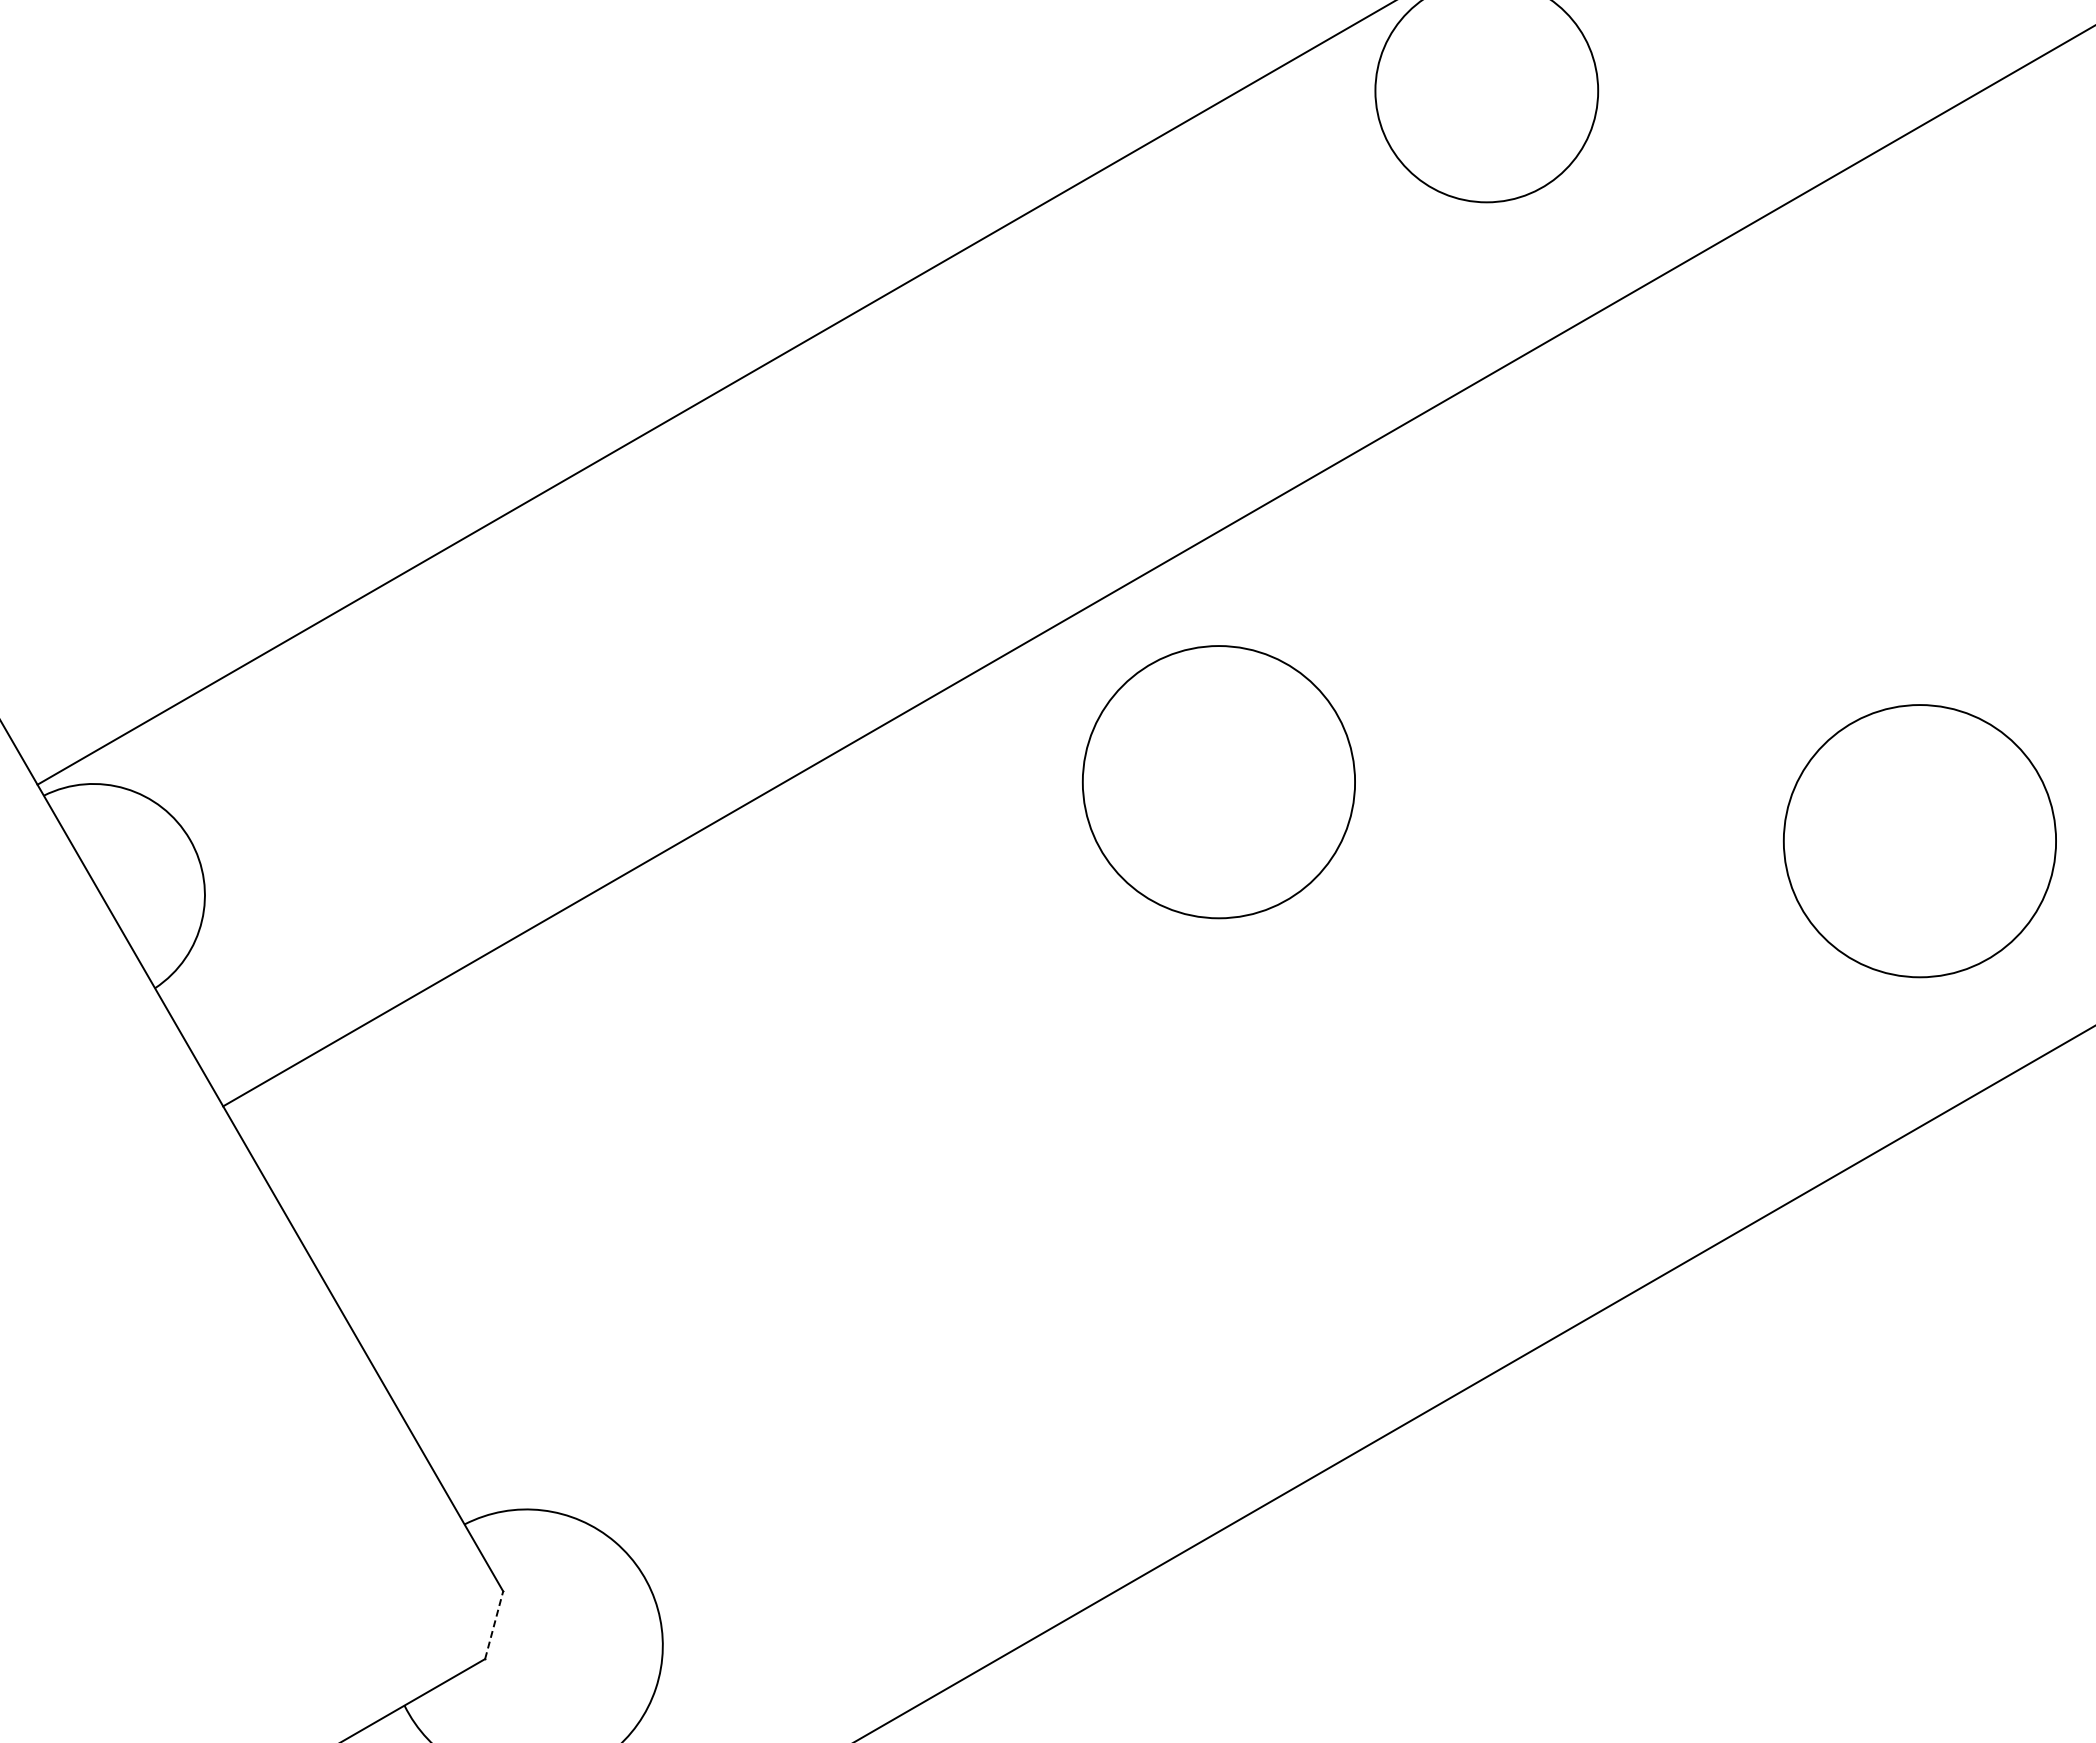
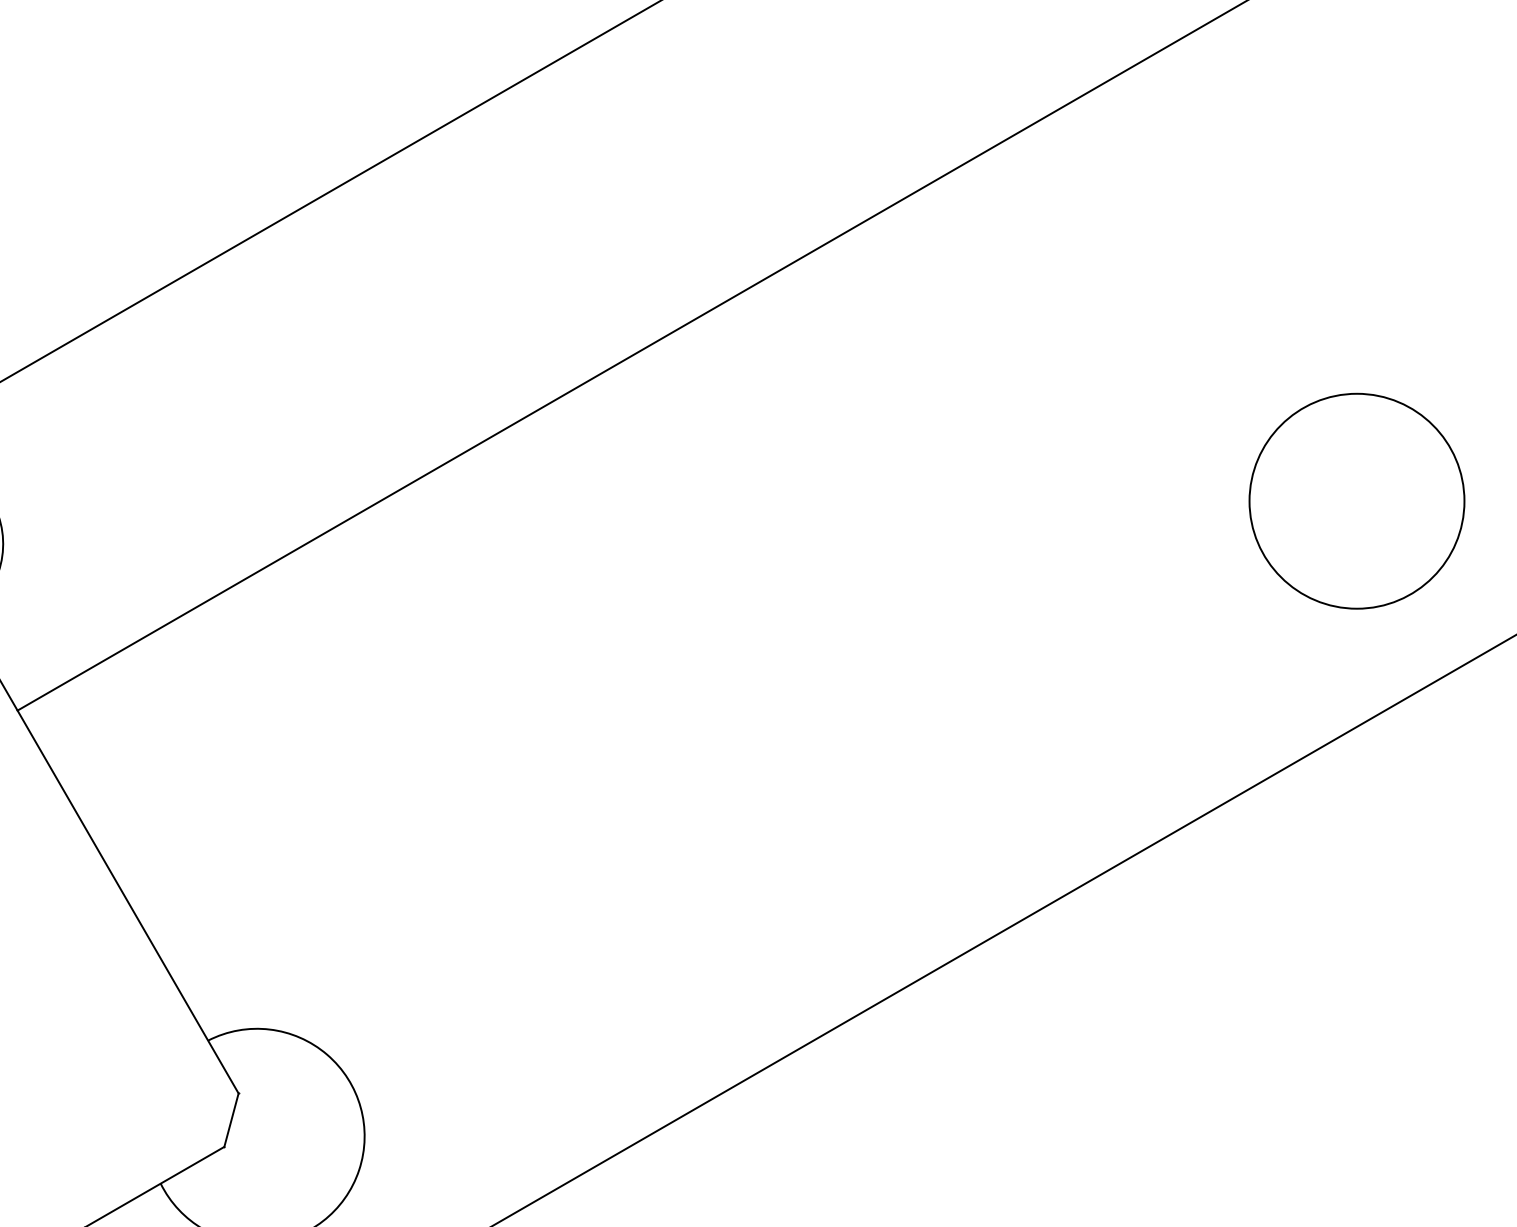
circle: (1218, 782) -> (803, 454), removed
line: (494, 1624) -> (231, 1119), dashed -> solid

